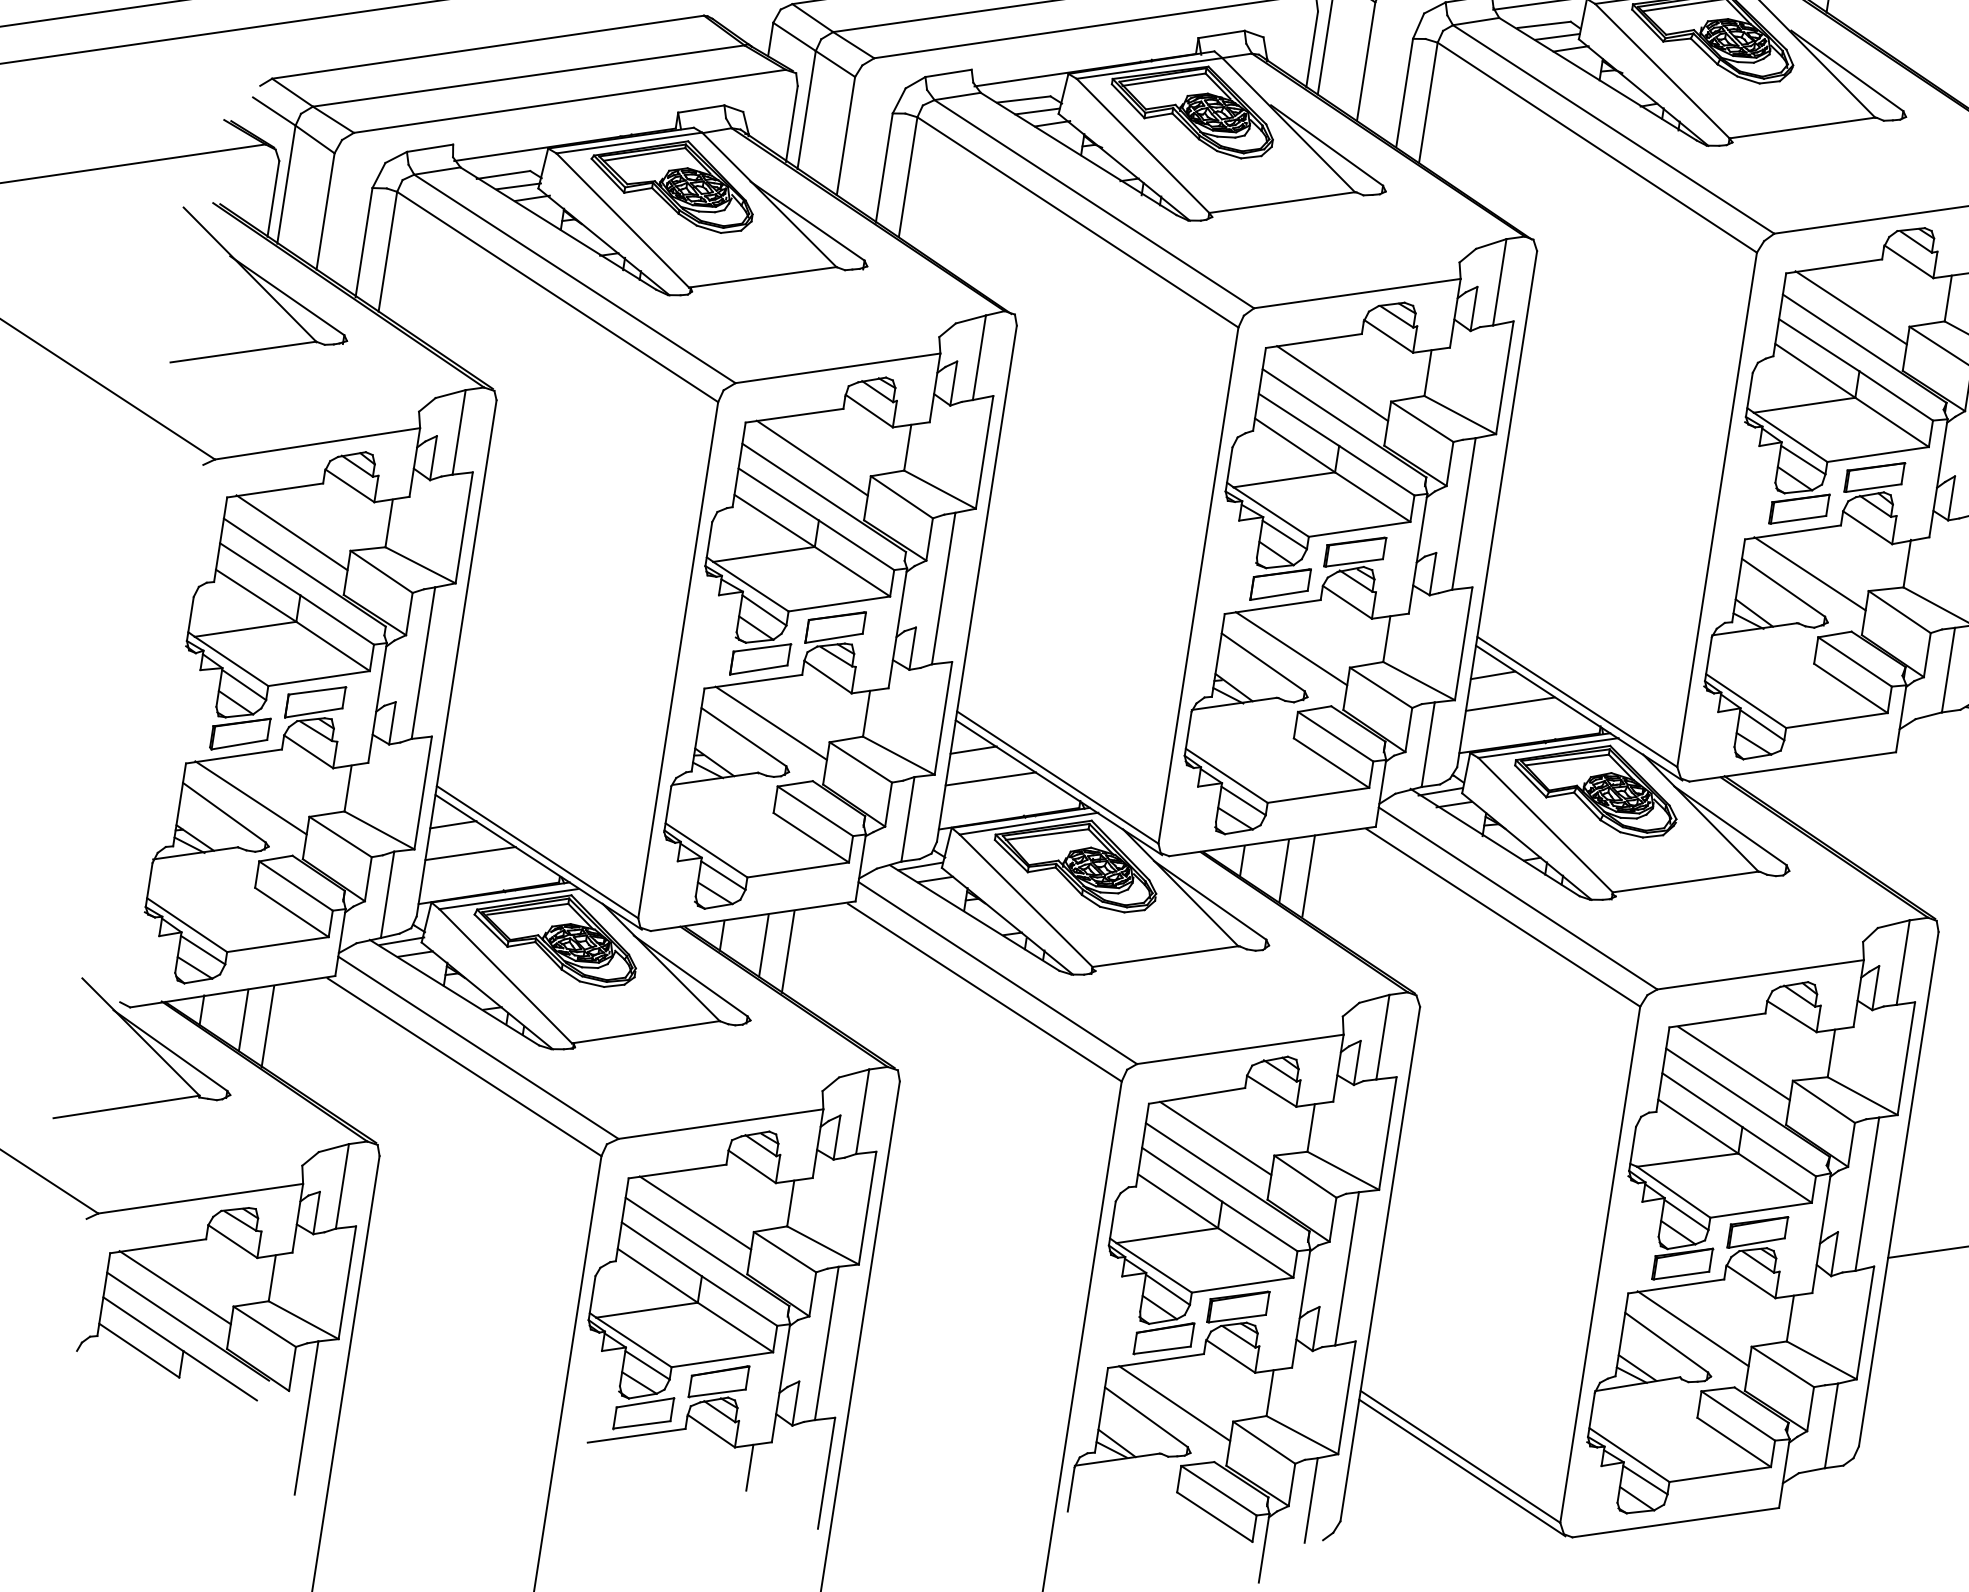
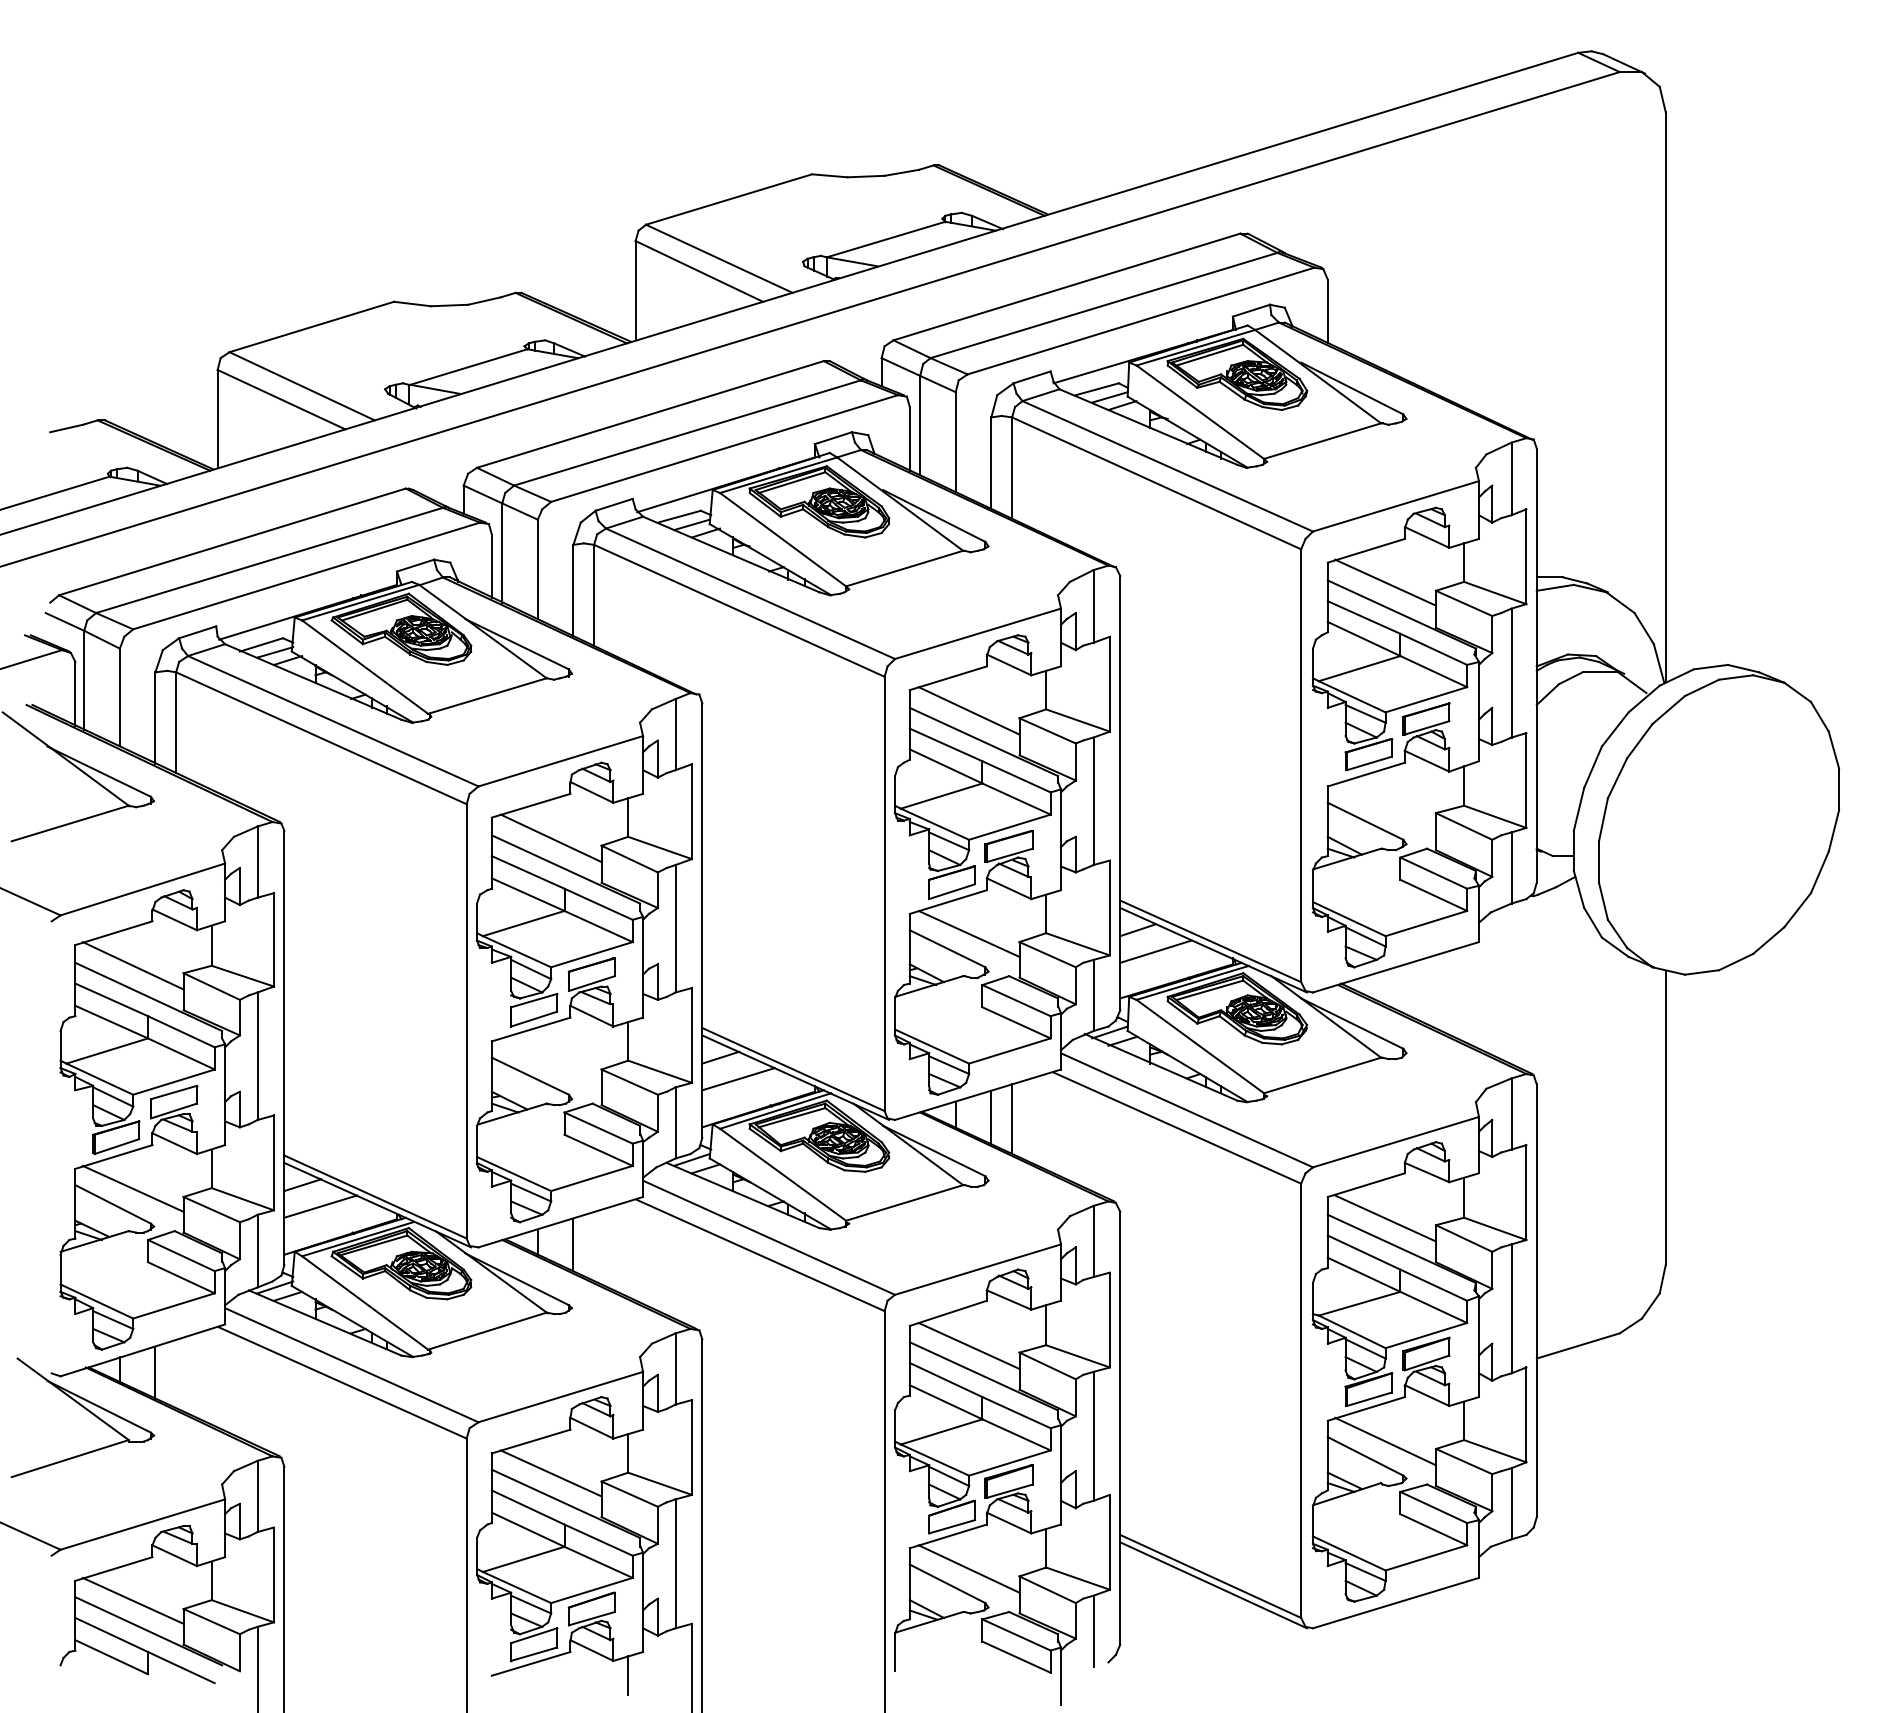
line: (1809, 573) -> (1385, 806), removed
line: (770, 723) -> (550, 1061), removed
line: (788, 952) -> (594, 1247), removed
line: (268, 1026) -> (176, 1374), removed

